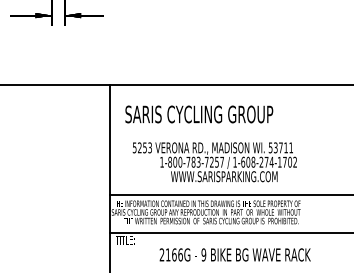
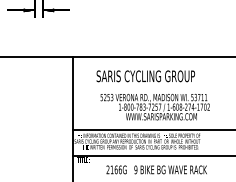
text: (198, 114) -> (145, 76), moved
text: (213, 162) -> (154, 107), moved

